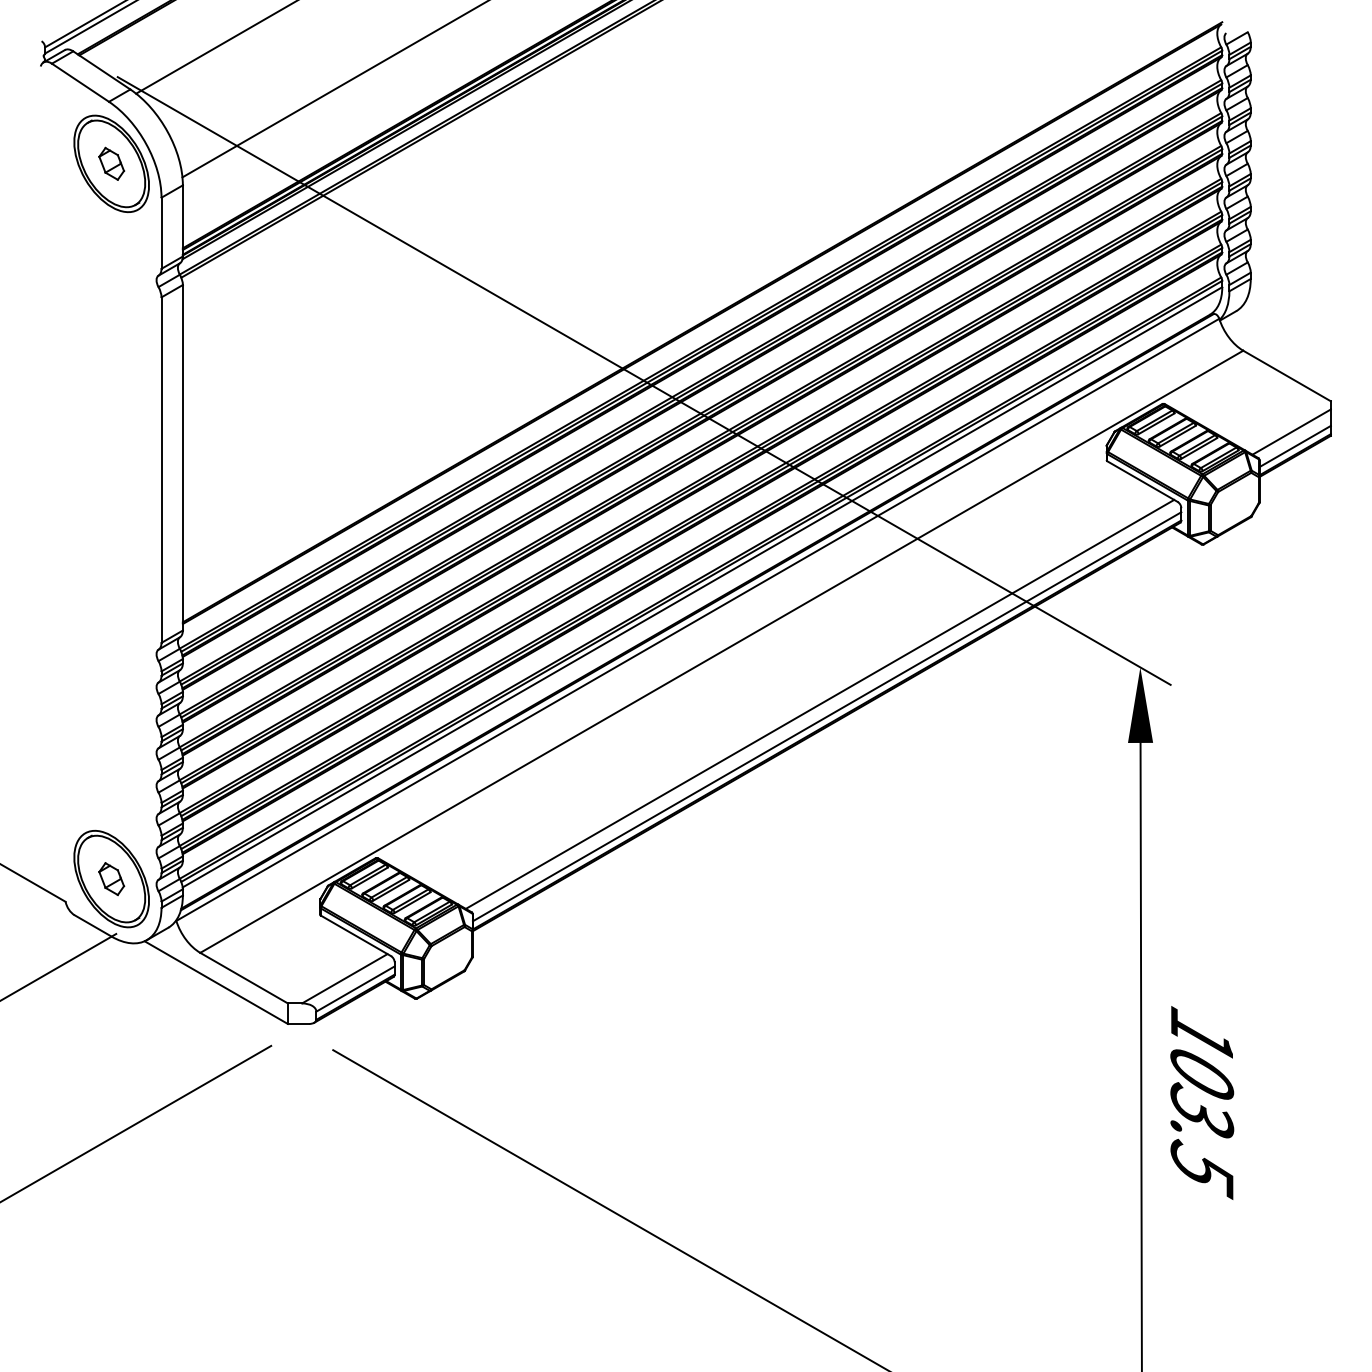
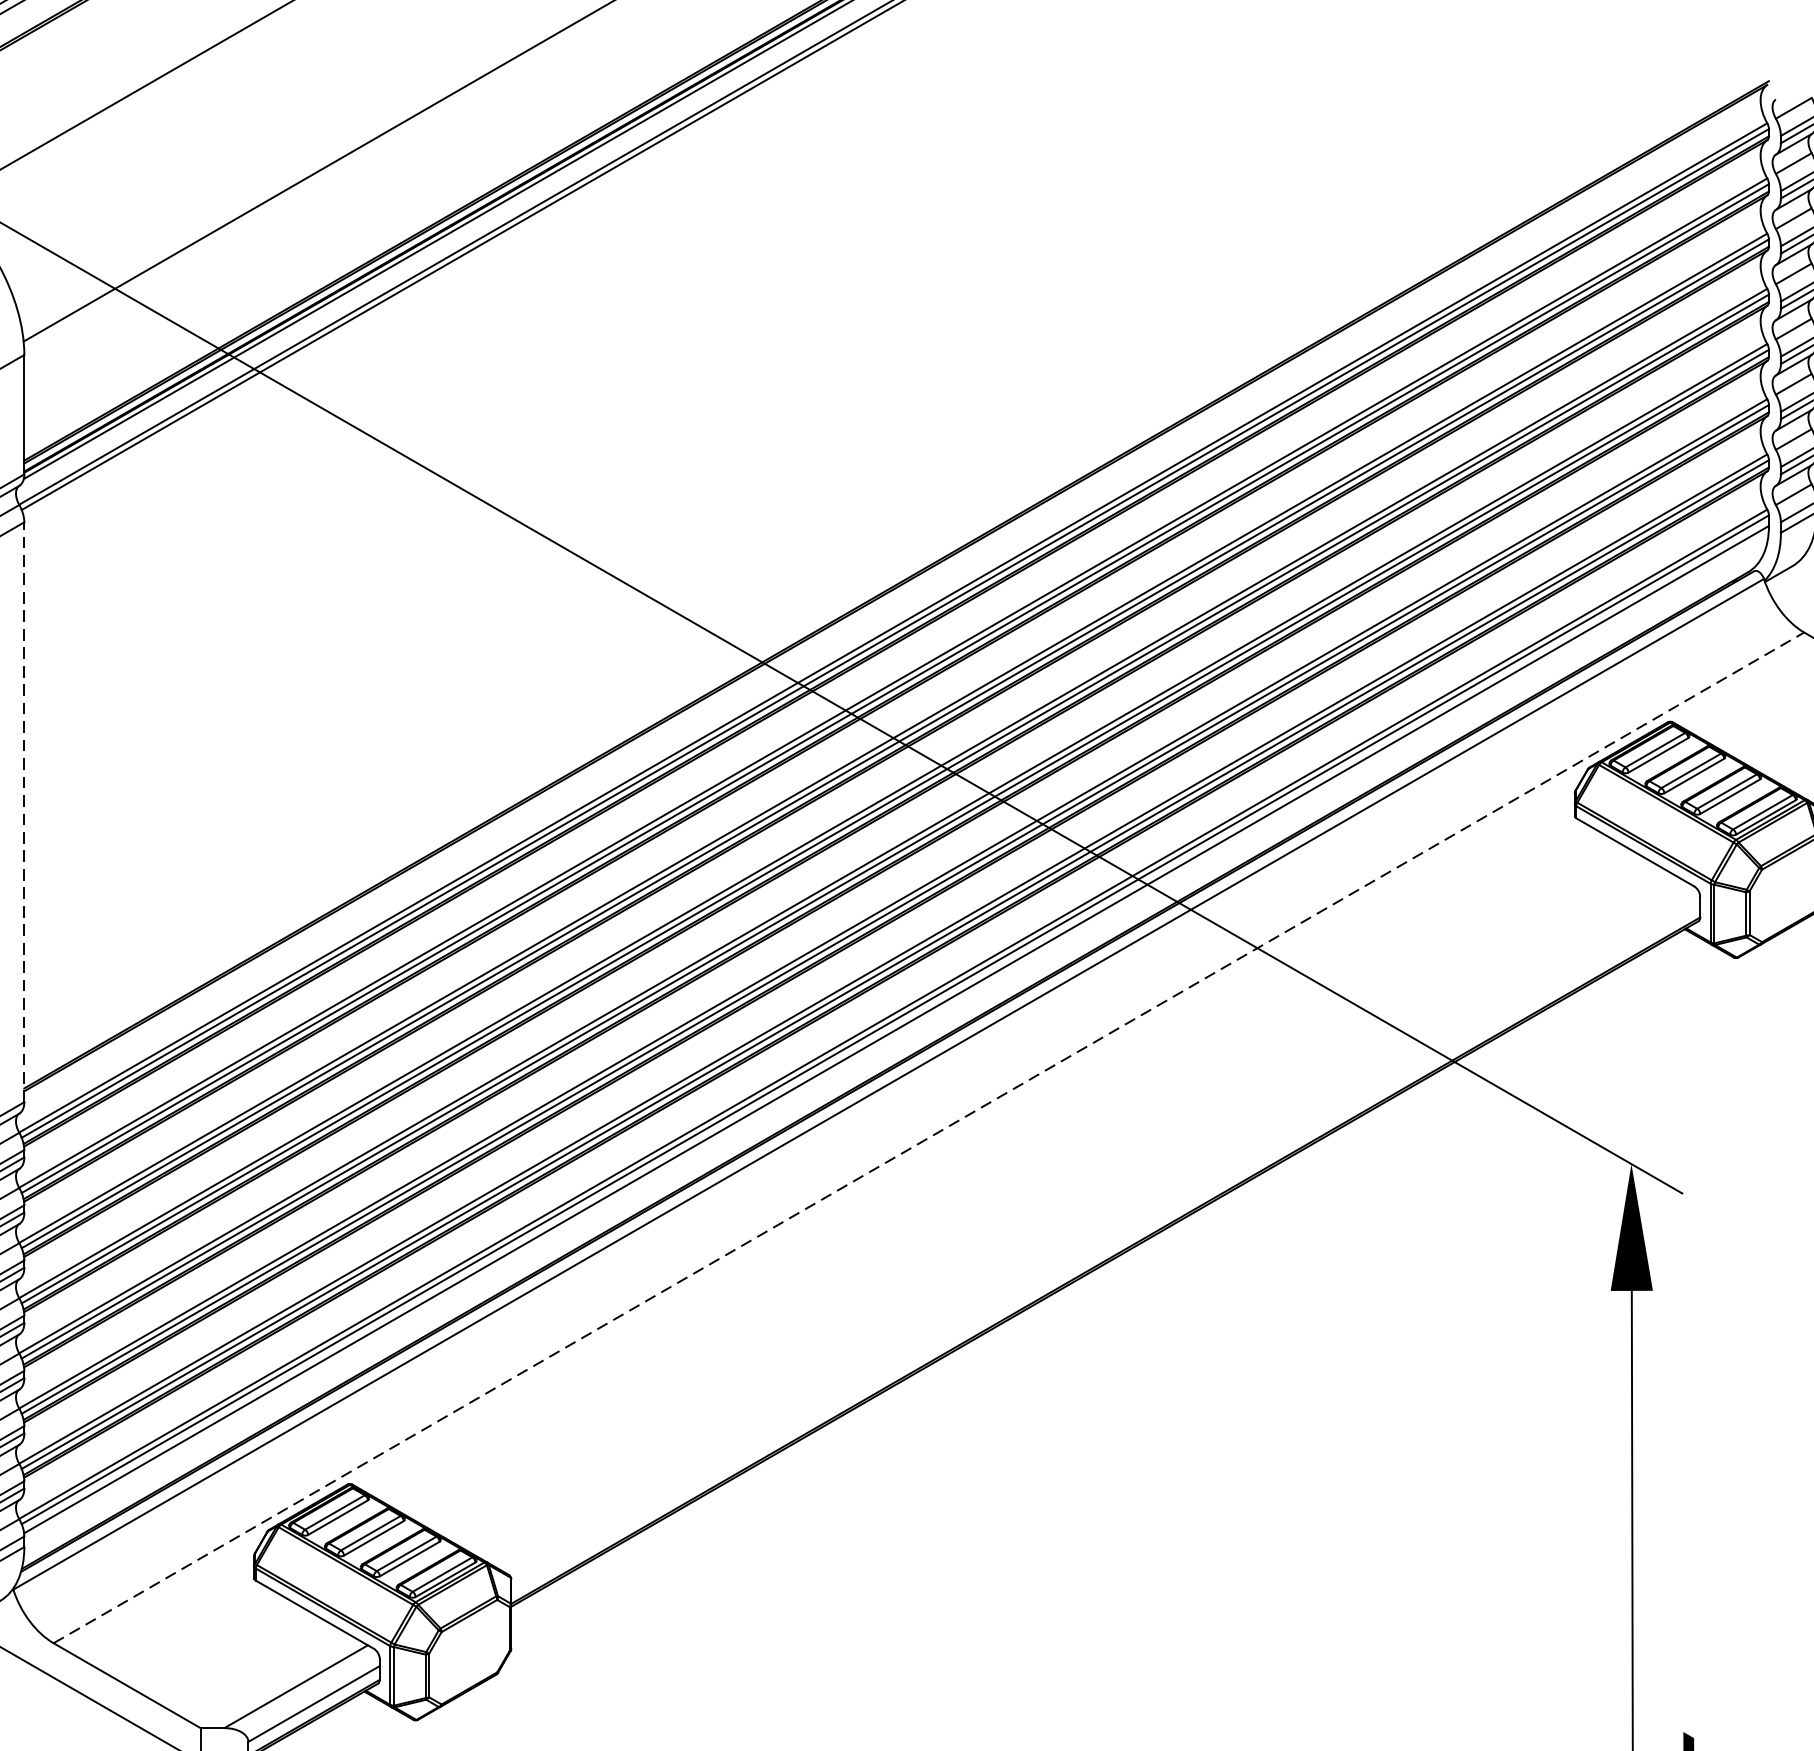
line: (182, 457) -> (23, 811), solid -> dashed
line: (722, 651) -> (930, 1137), solid -> dashed
line: (819, 703) -> (1092, 1224), removed
line: (826, 716) -> (1104, 1246), removed

